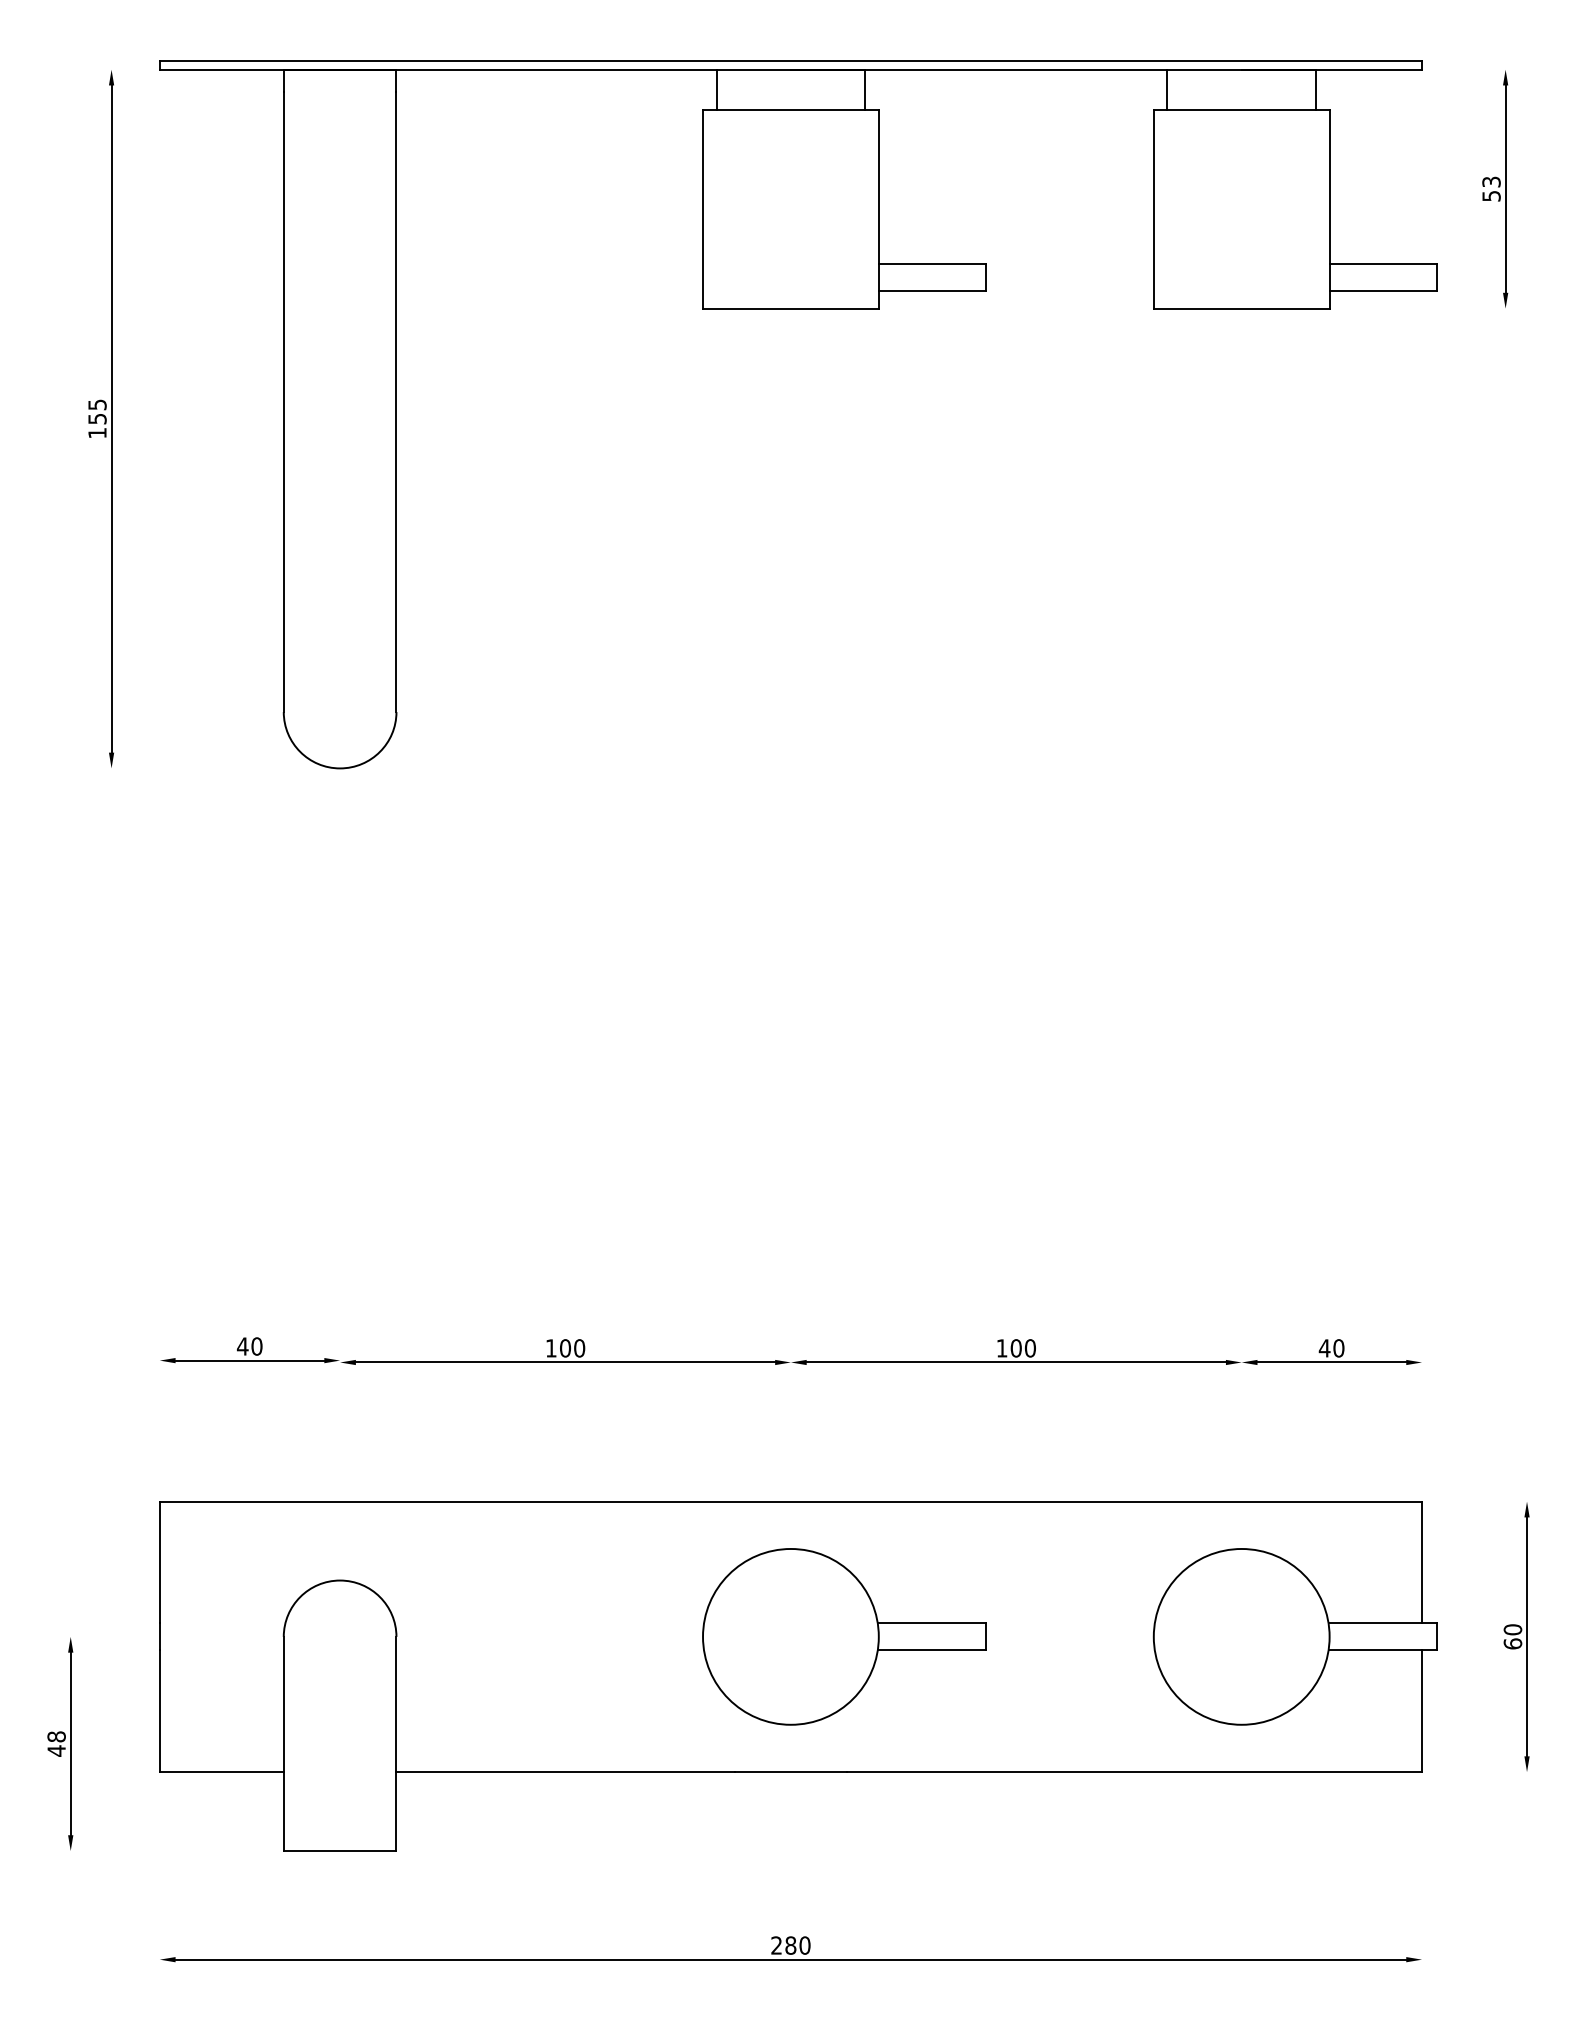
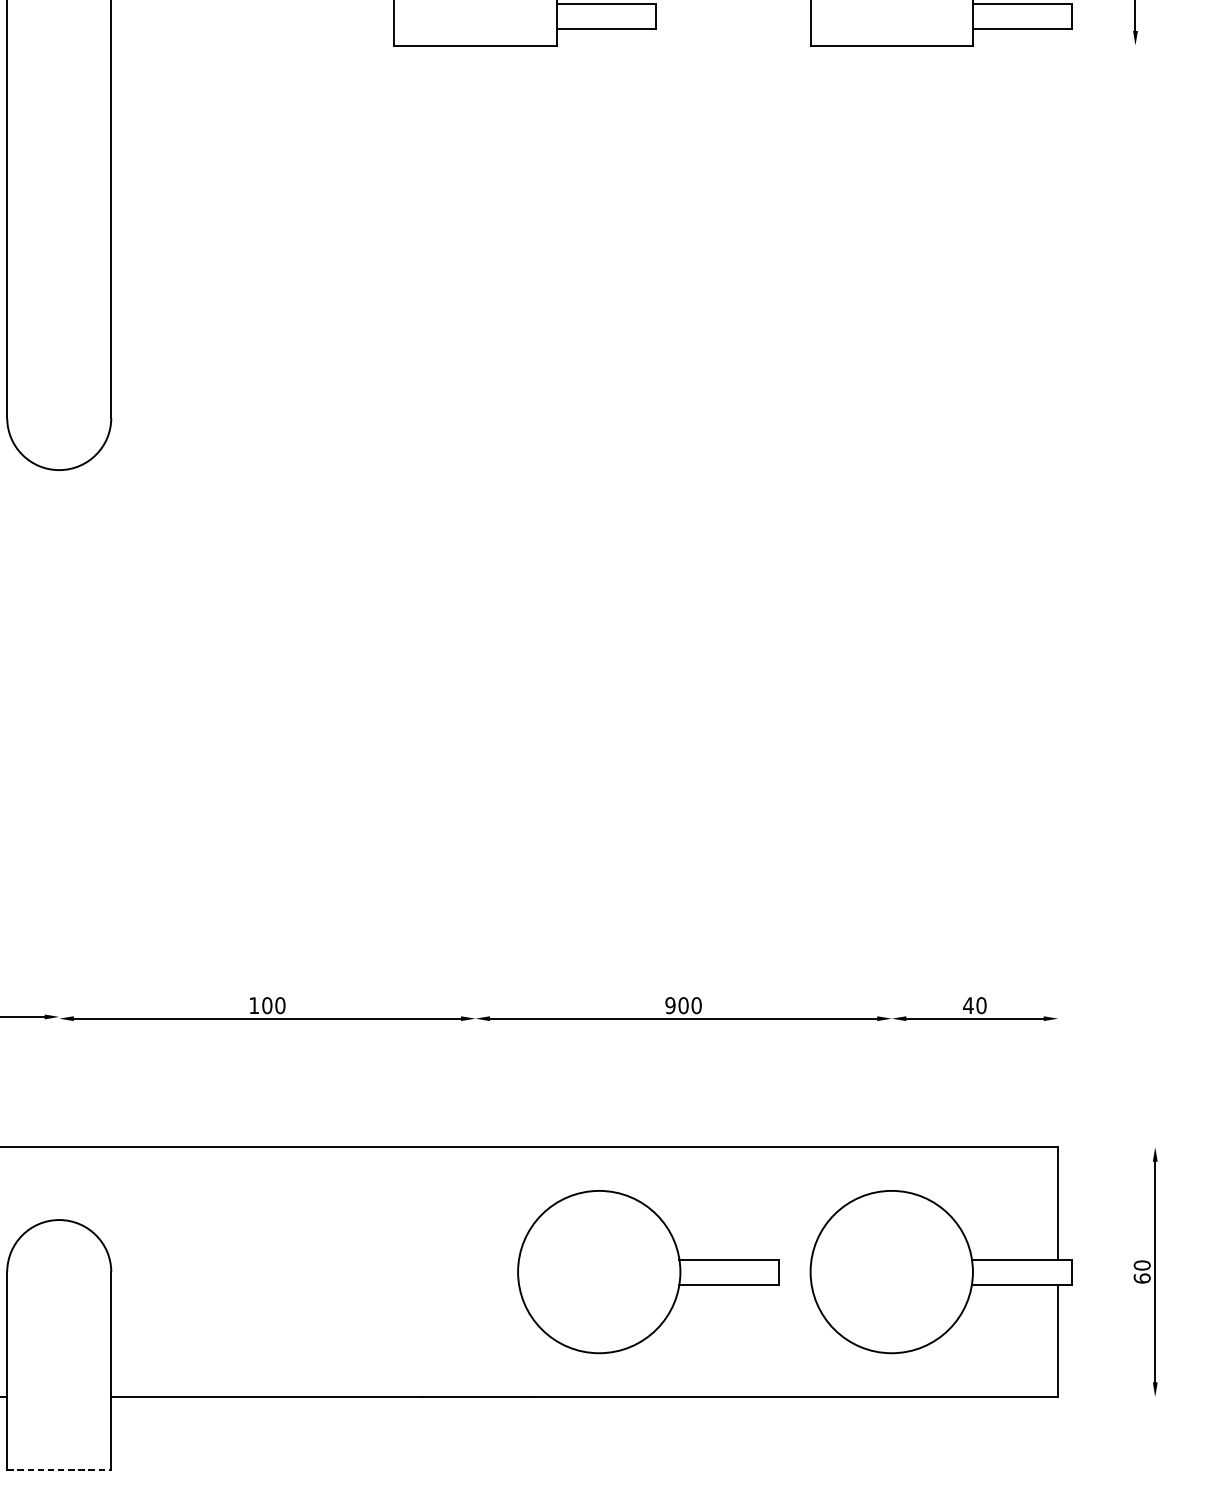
text: (1001, 1348) -> (669, 1005), 100 -> 900
part: (844, 1636) -> (648, 1271), moved
line: (340, 1851) -> (59, 1470), solid -> dashed

